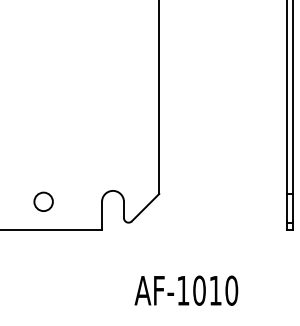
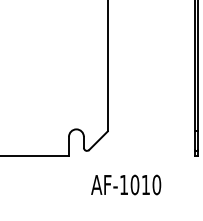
circle: (43, 201) -> (29, 136), removed
text: (186, 289) -> (126, 184), moved

